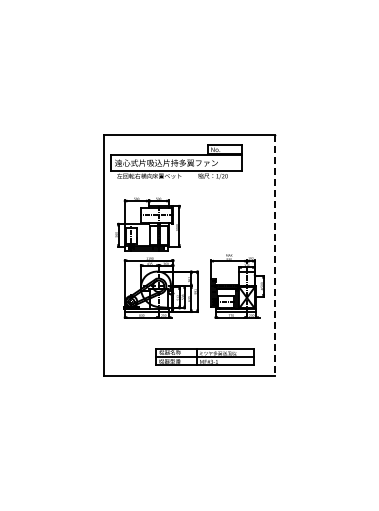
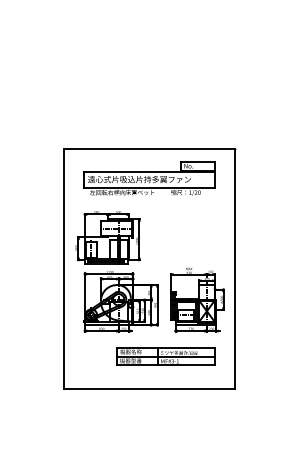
part: (176, 161) -> (149, 177), moved
line: (275, 255) -> (235, 268), dashed -> solid
part: (204, 356) -> (165, 355), moved

